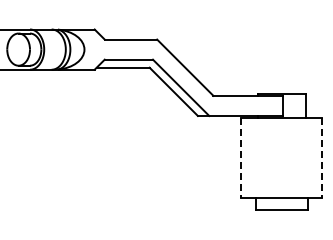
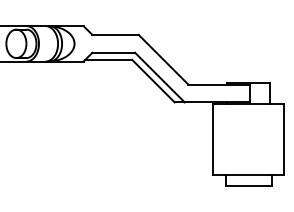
line: (241, 158) -> (213, 140), dashed -> solid
line: (321, 158) -> (283, 140), dashed -> solid

